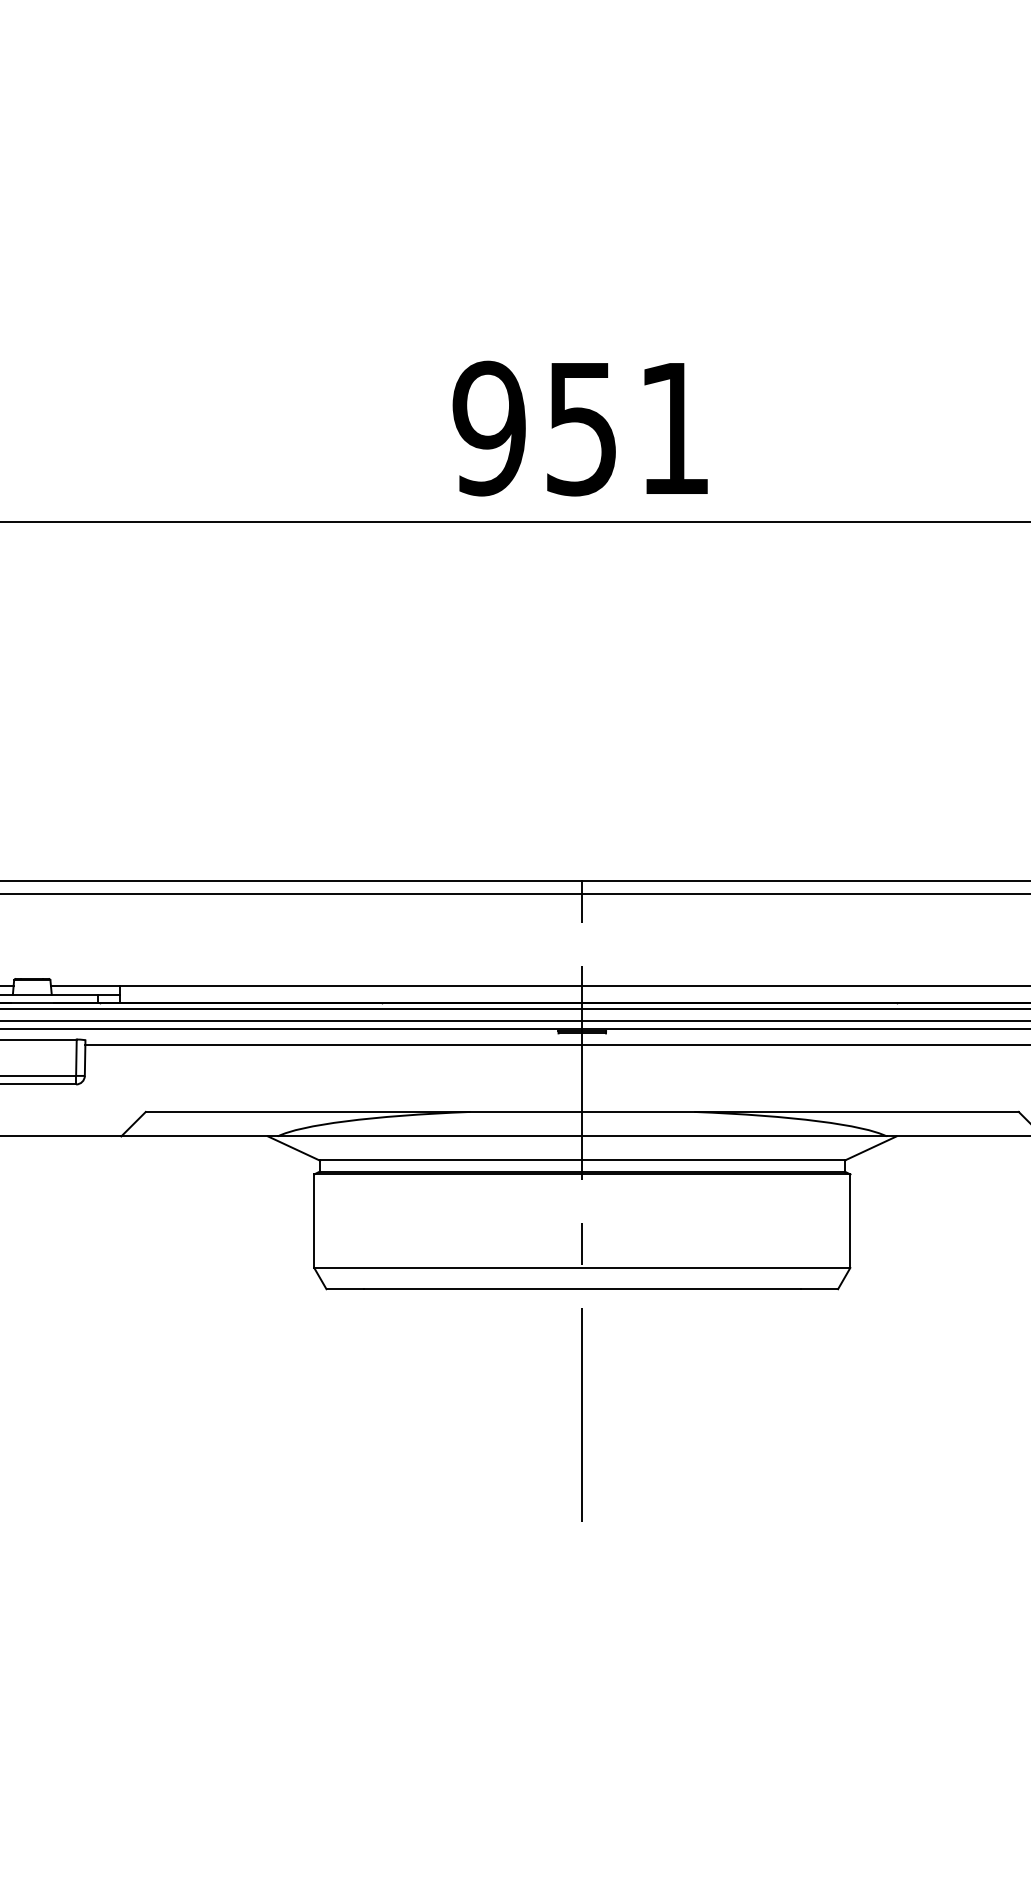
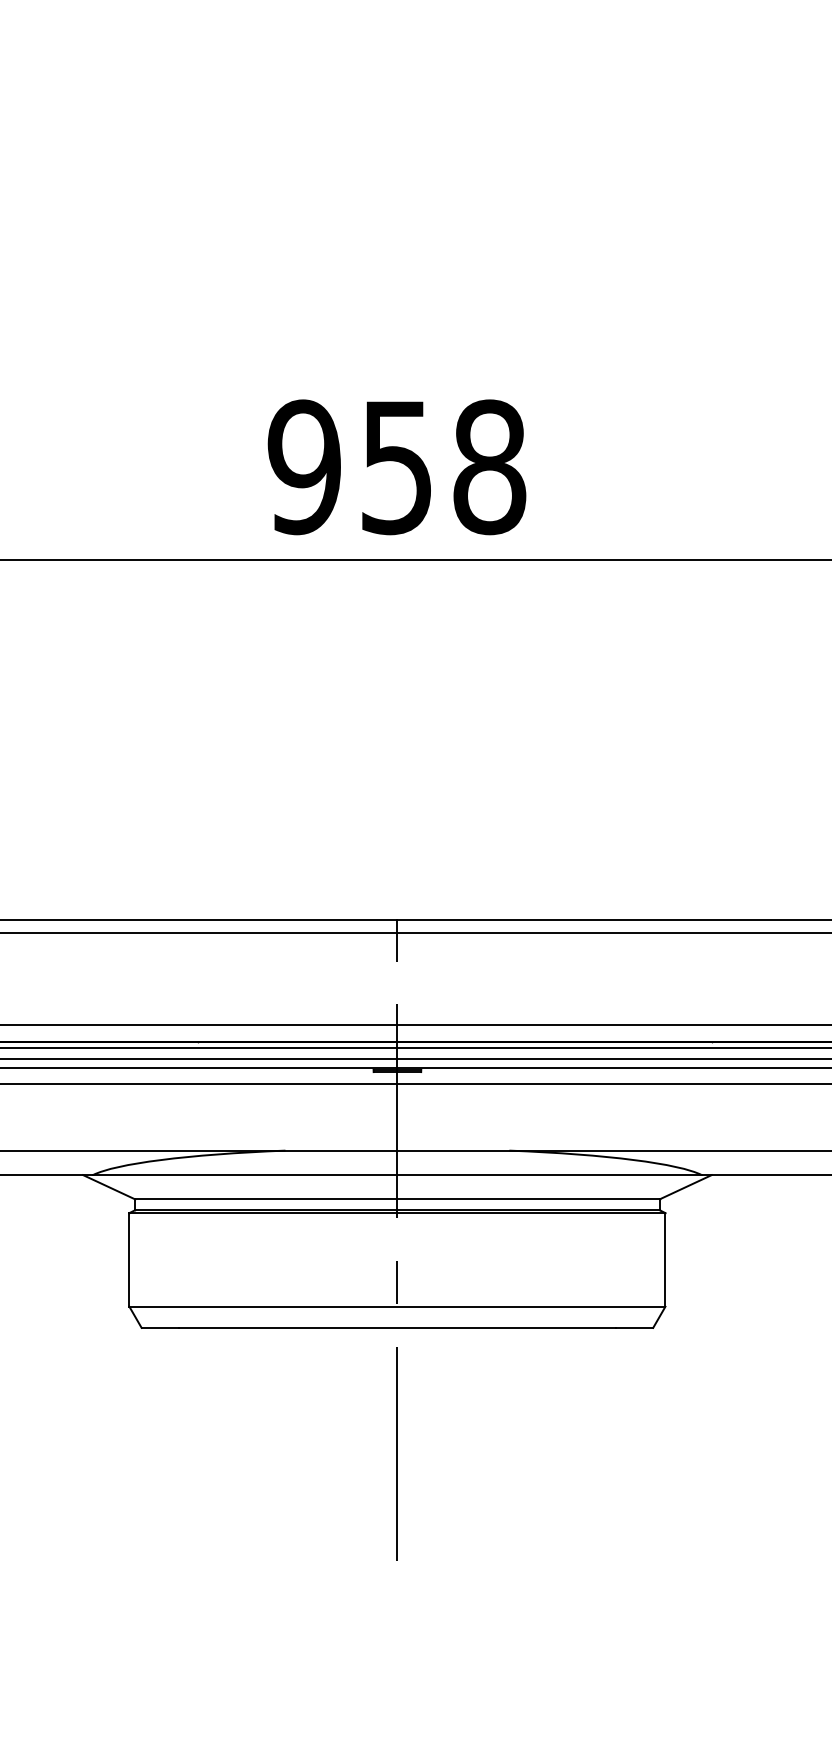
text: (674, 428) -> (489, 467), 951 -> 958

